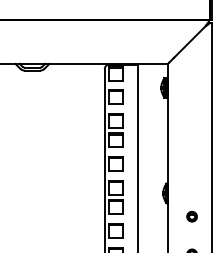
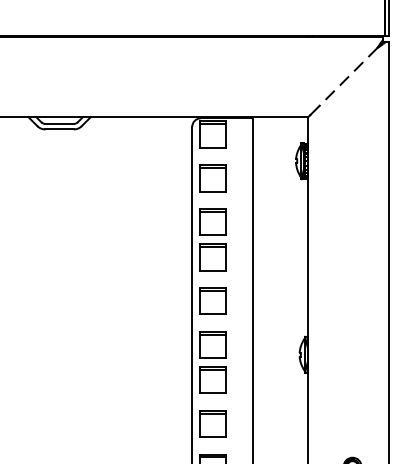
line: (189, 42) -> (347, 77), solid -> dashed
part: (191, 216) -> (351, 397), removed

